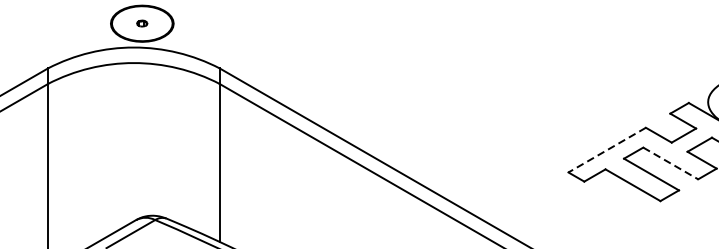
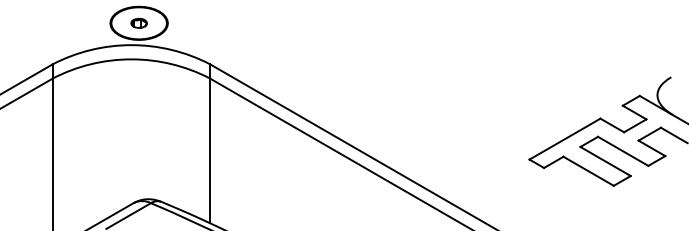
part: (141, 22) -> (138, 22), size x1.67
line: (606, 150) -> (564, 139), dashed -> solid
line: (671, 163) -> (623, 151), dashed -> solid

